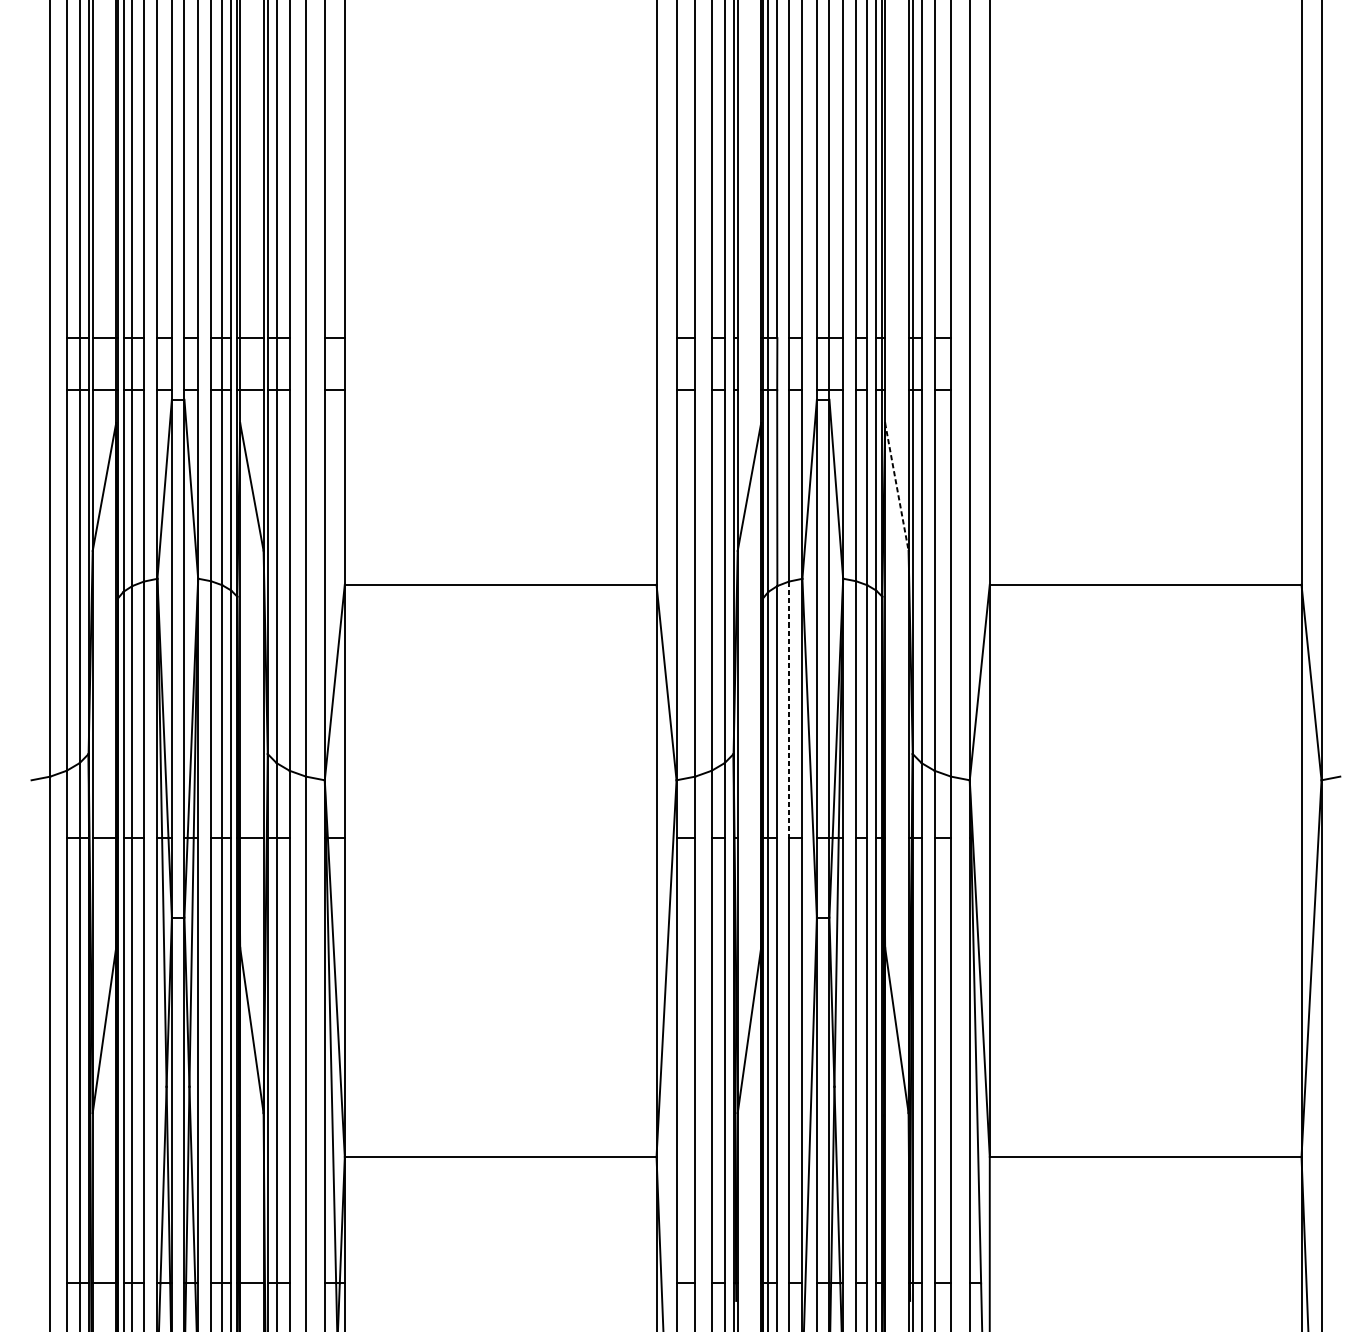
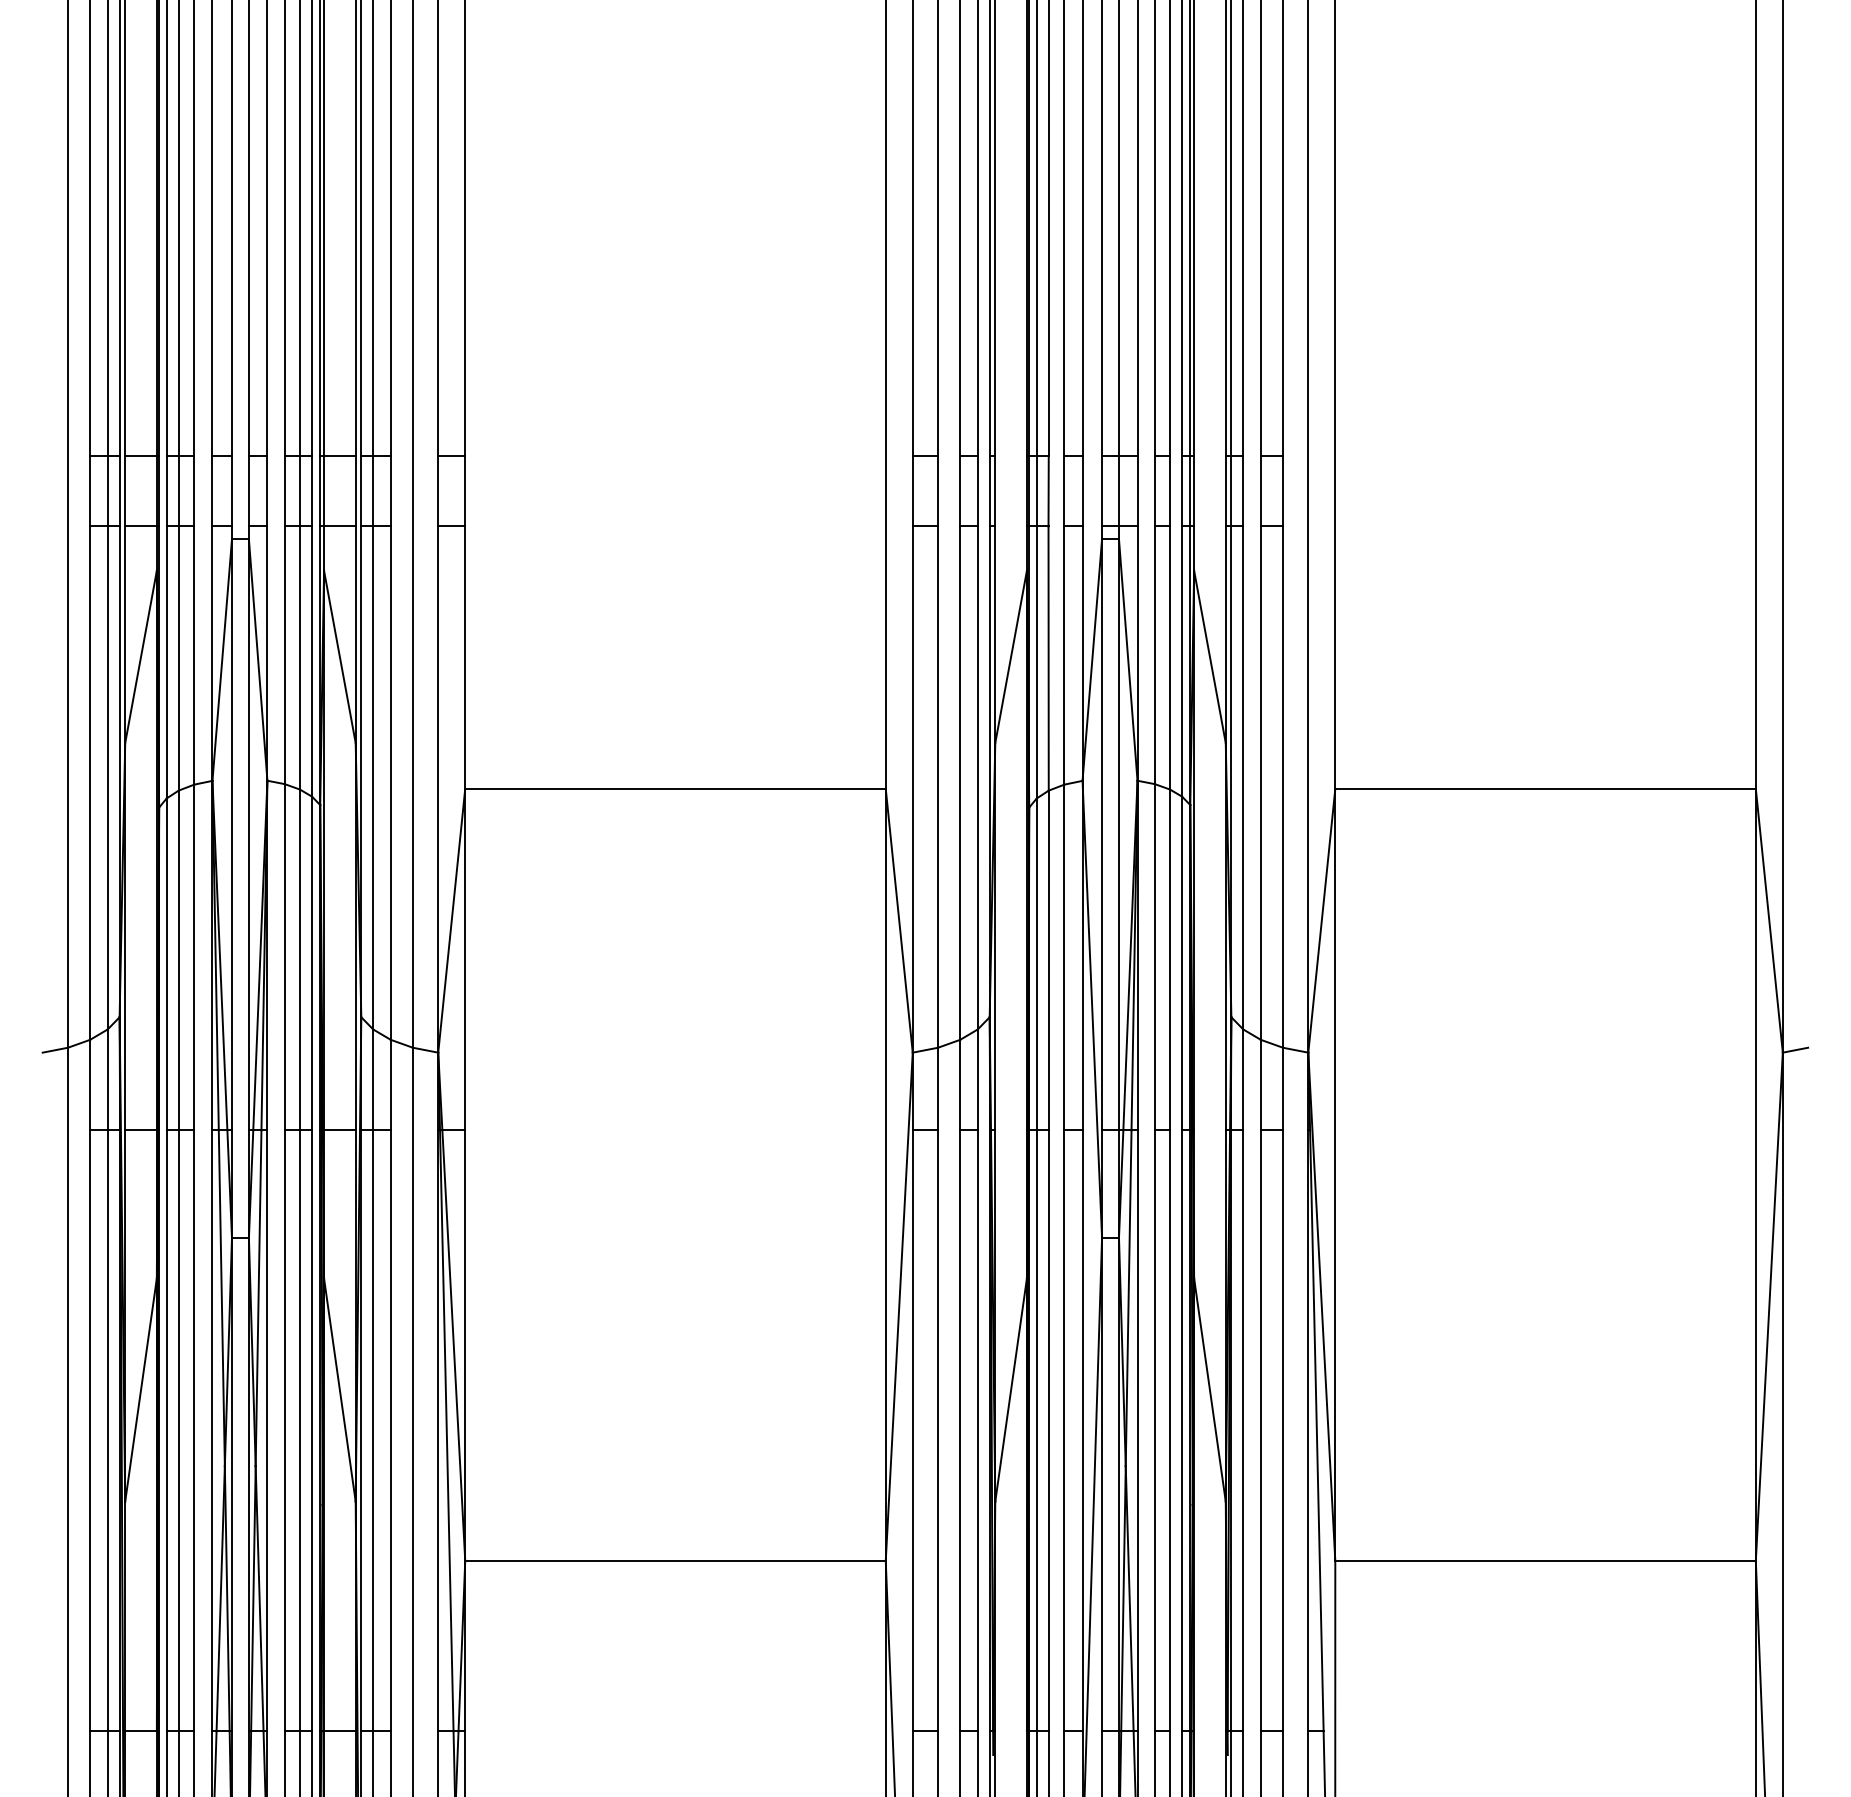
line: (896, 486) -> (1209, 656), dashed -> solid
line: (789, 709) -> (1064, 957), dashed -> solid

